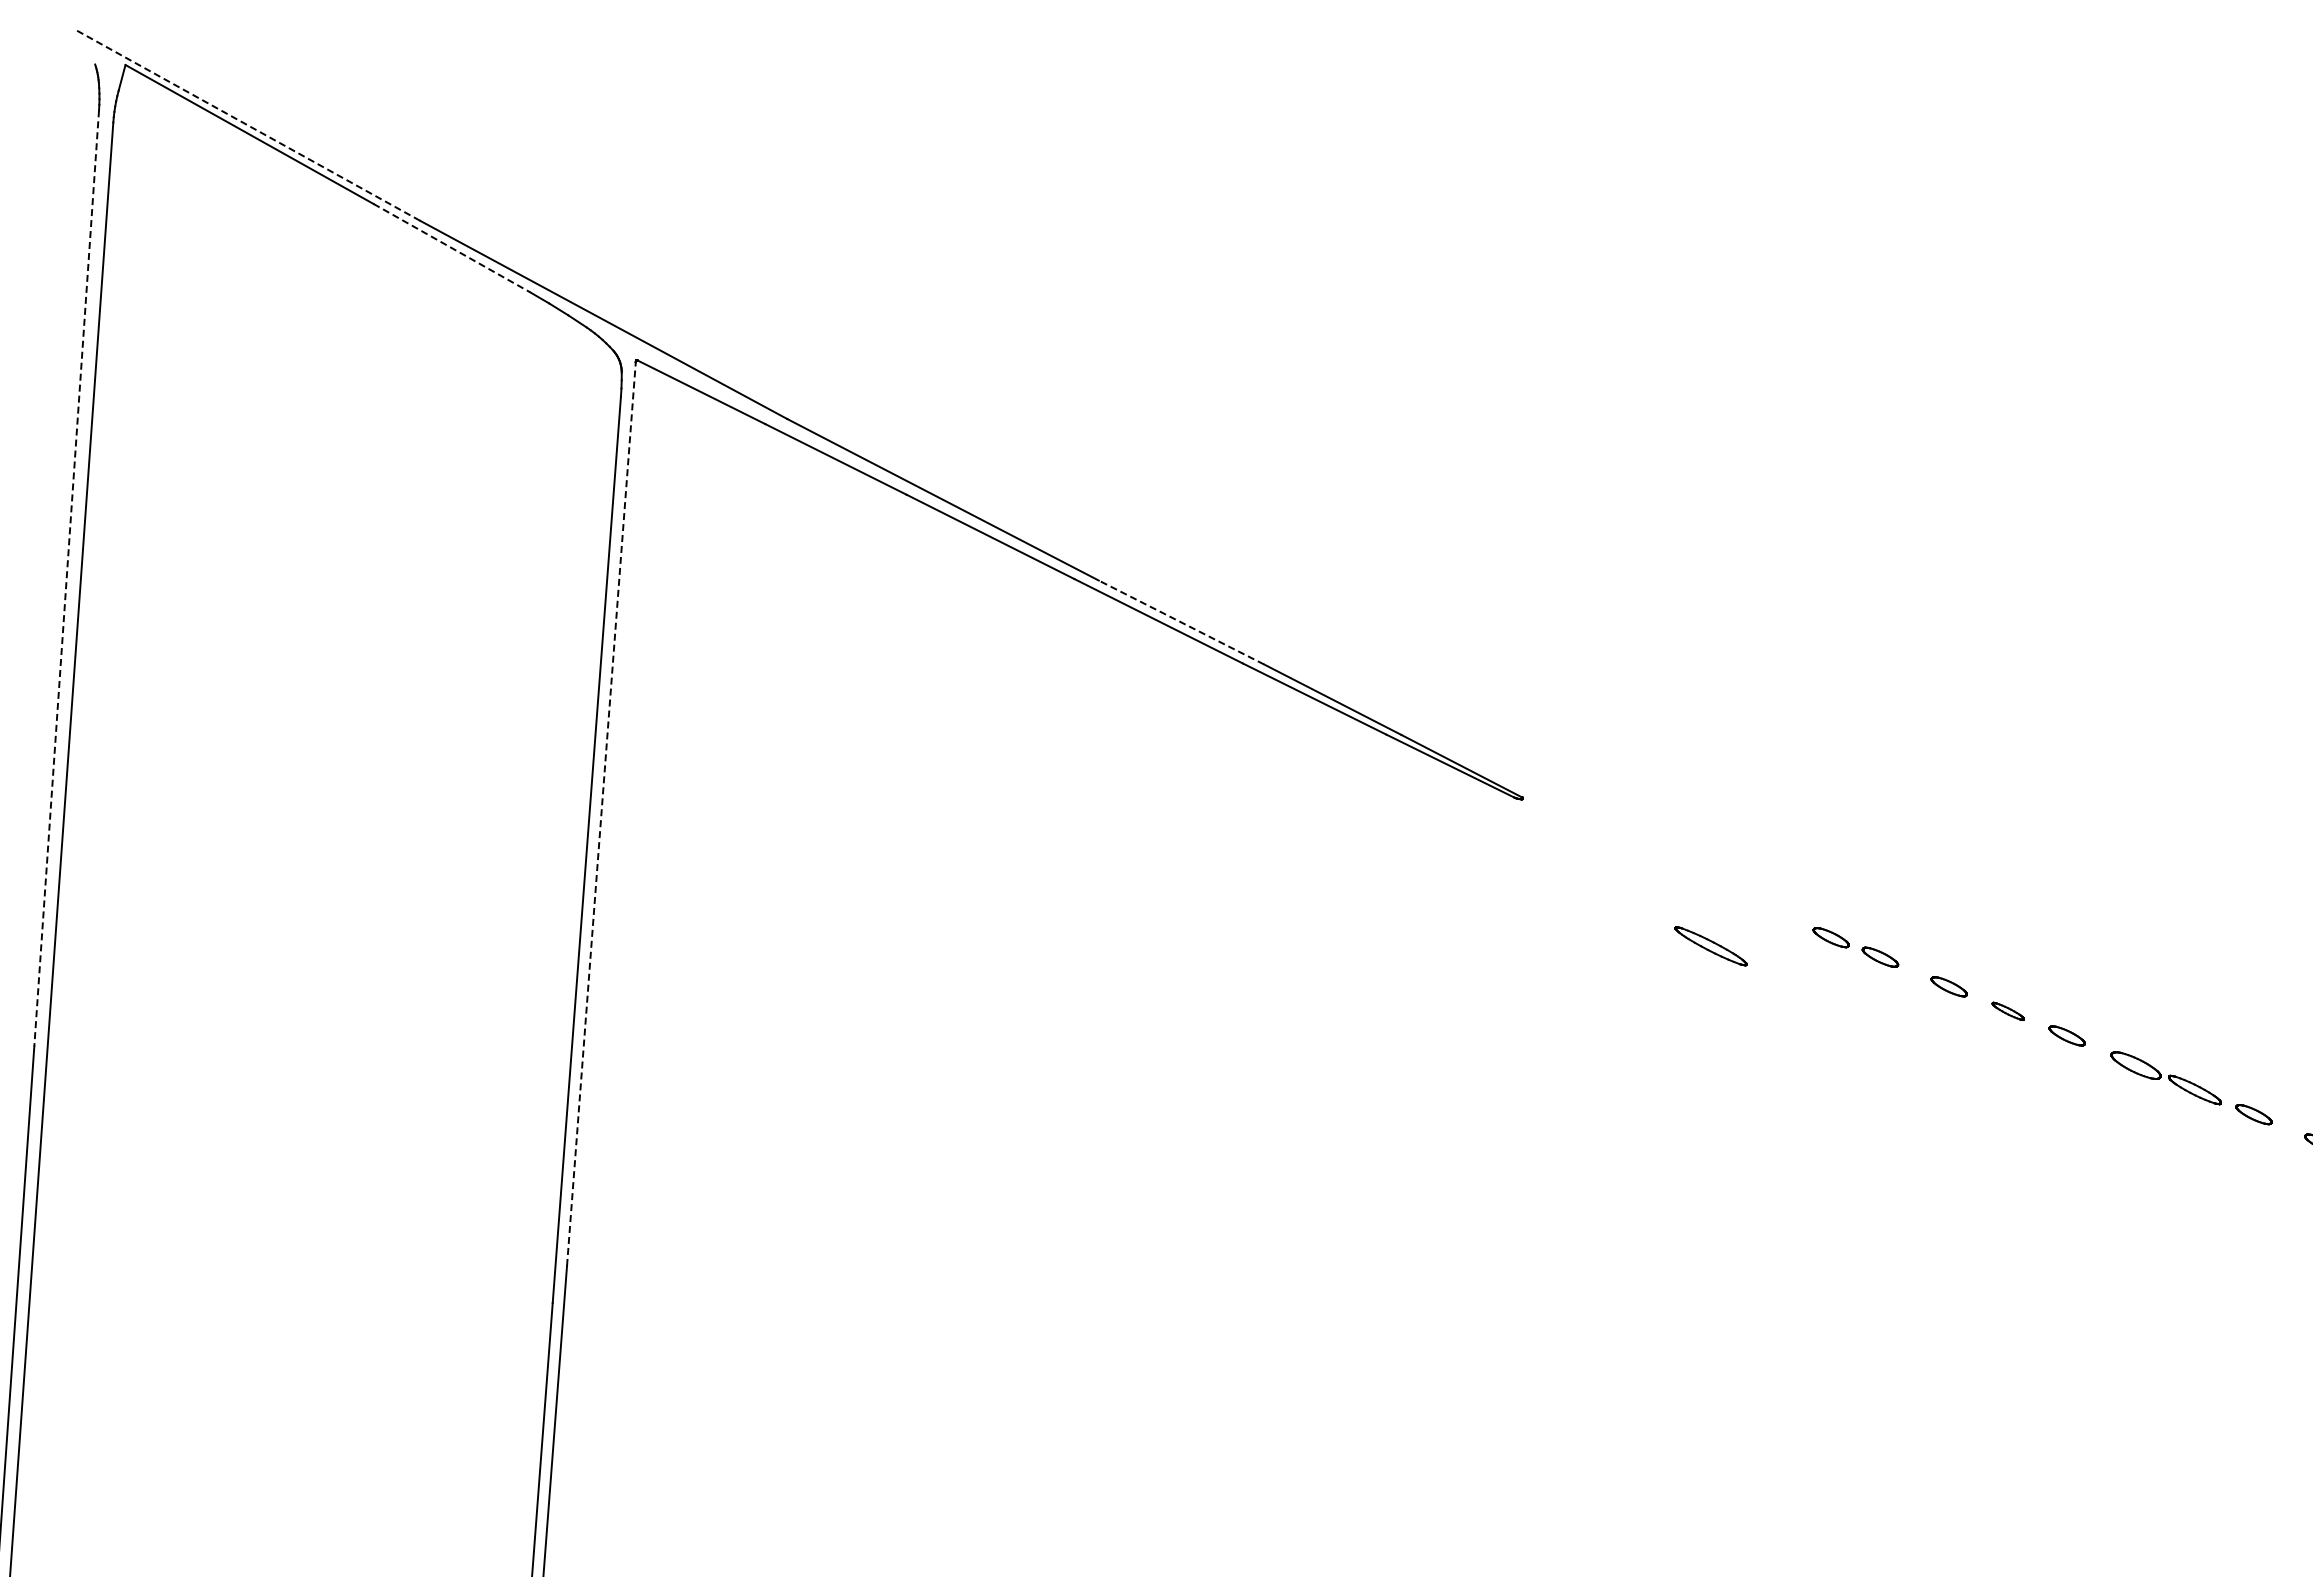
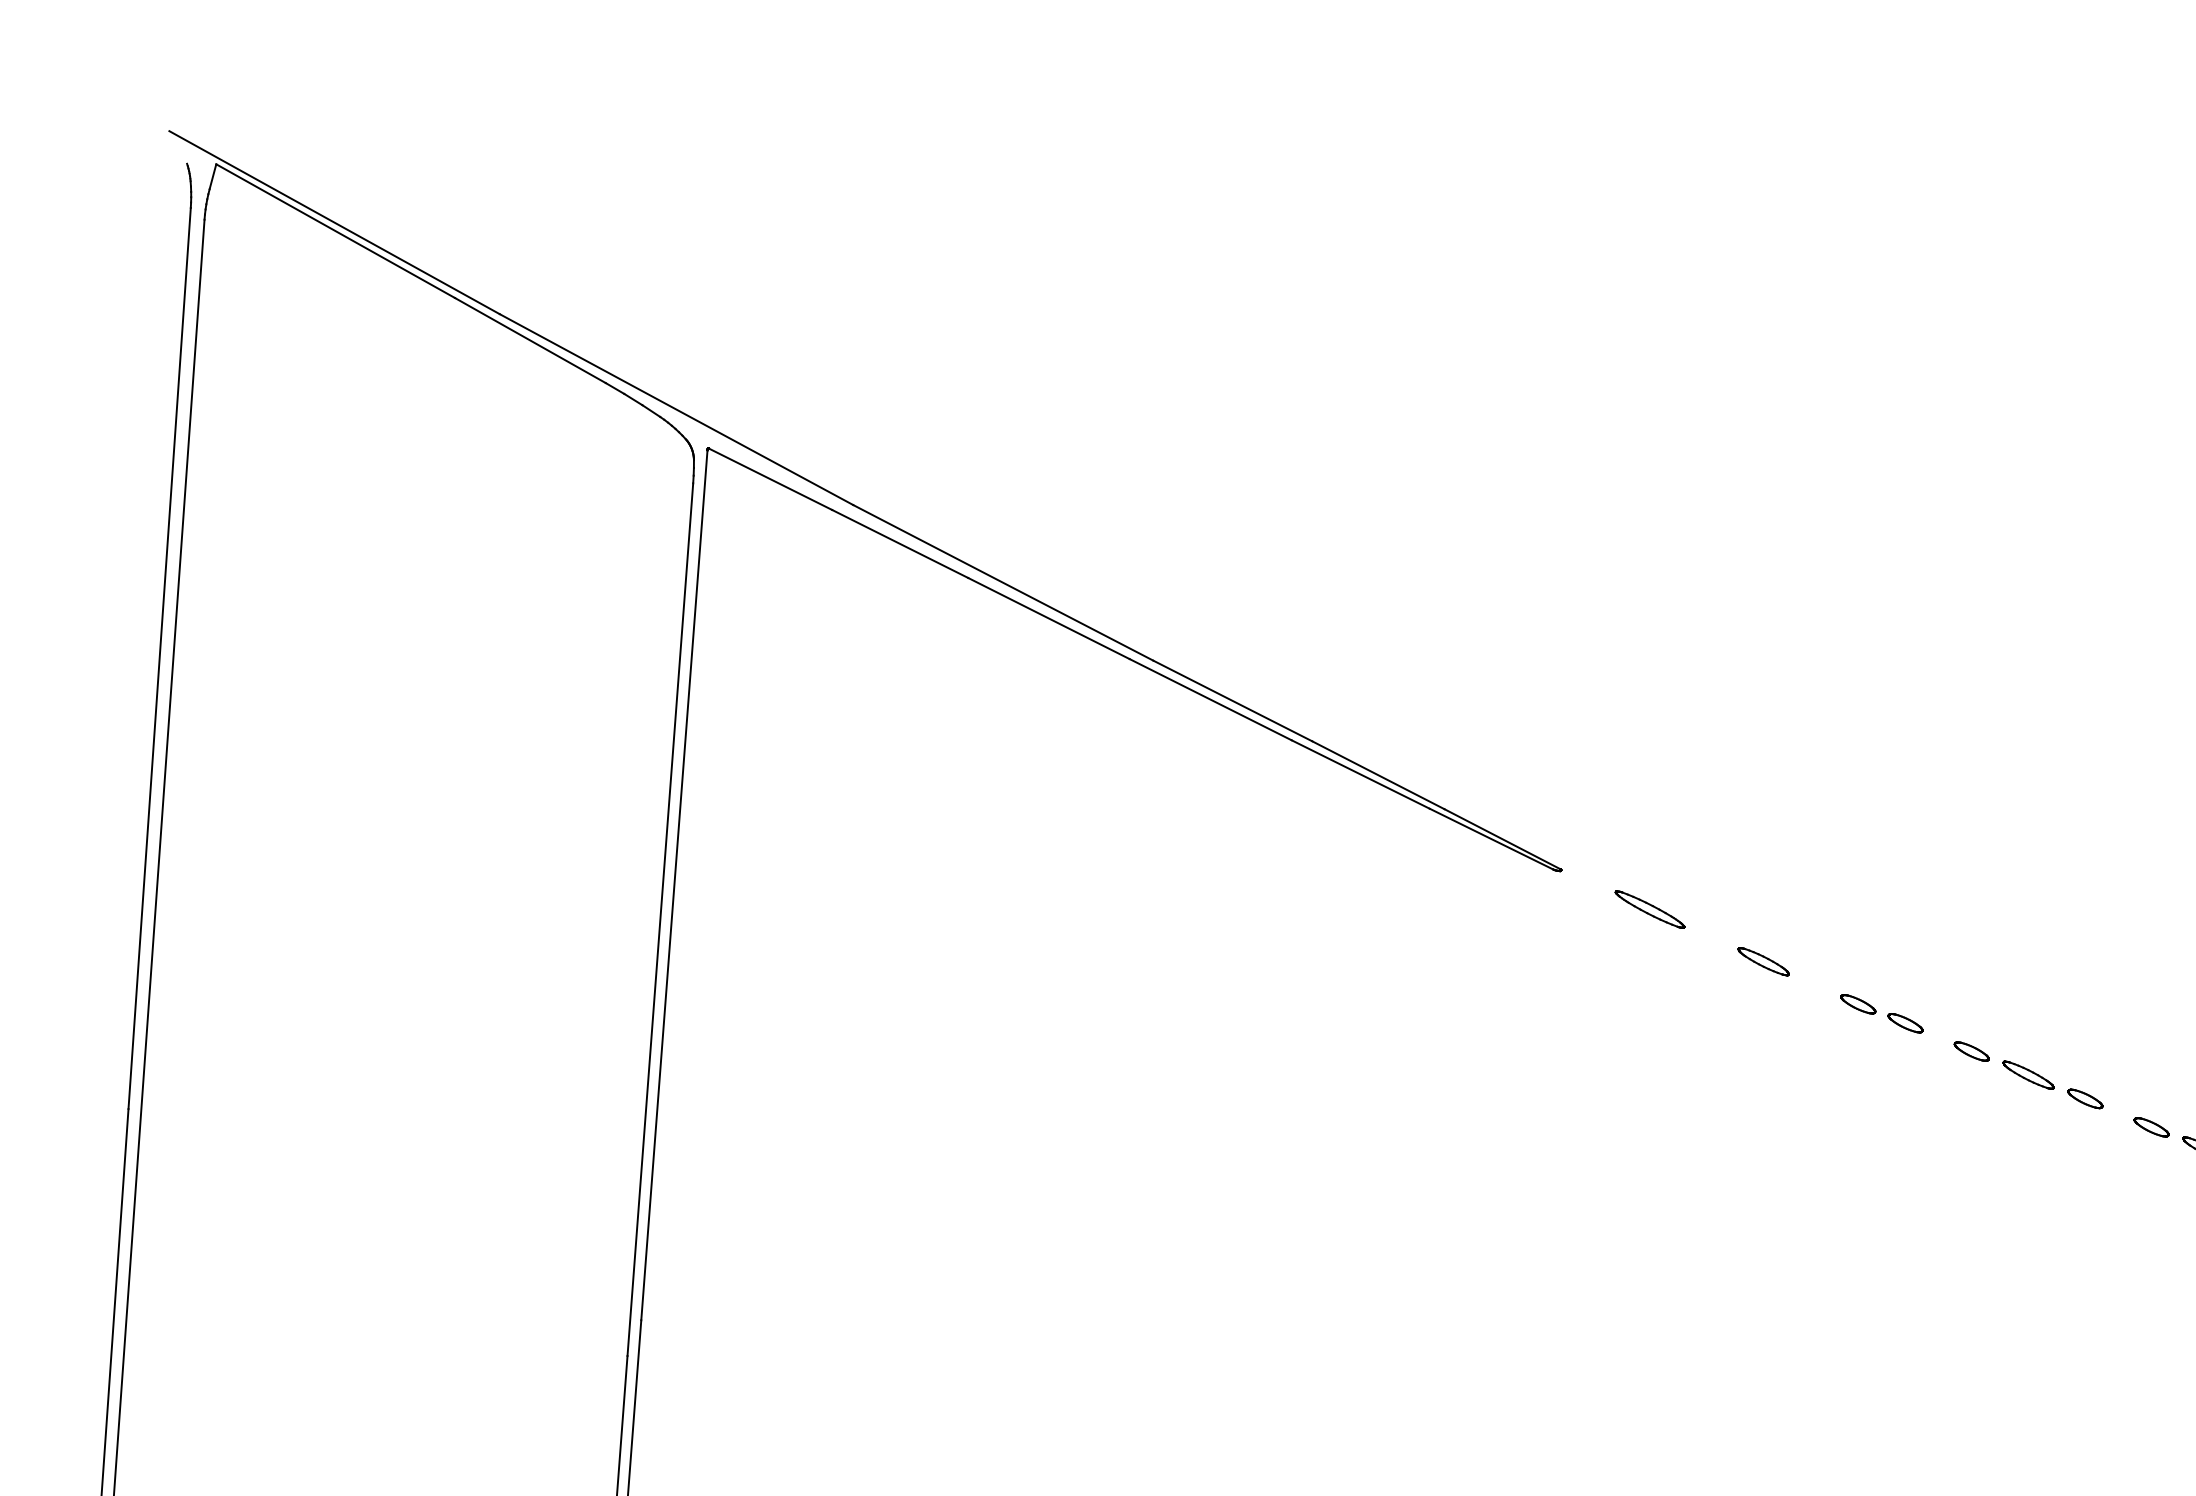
line: (247, 125) -> (333, 222), dashed -> solid
line: (451, 248) -> (530, 340), dashed -> solid
line: (66, 578) -> (159, 658), dashed -> solid
line: (1181, 622) -> (1232, 700), dashed -> solid
line: (601, 813) -> (674, 884), dashed -> solid
part: (1732, 893) -> (1763, 961), added
part: (1710, 946) -> (1649, 909), moved
part: (2008, 1011) -> (2028, 1075), size x1.67
part: (2135, 1064) -> (2151, 1126), size x0.71

